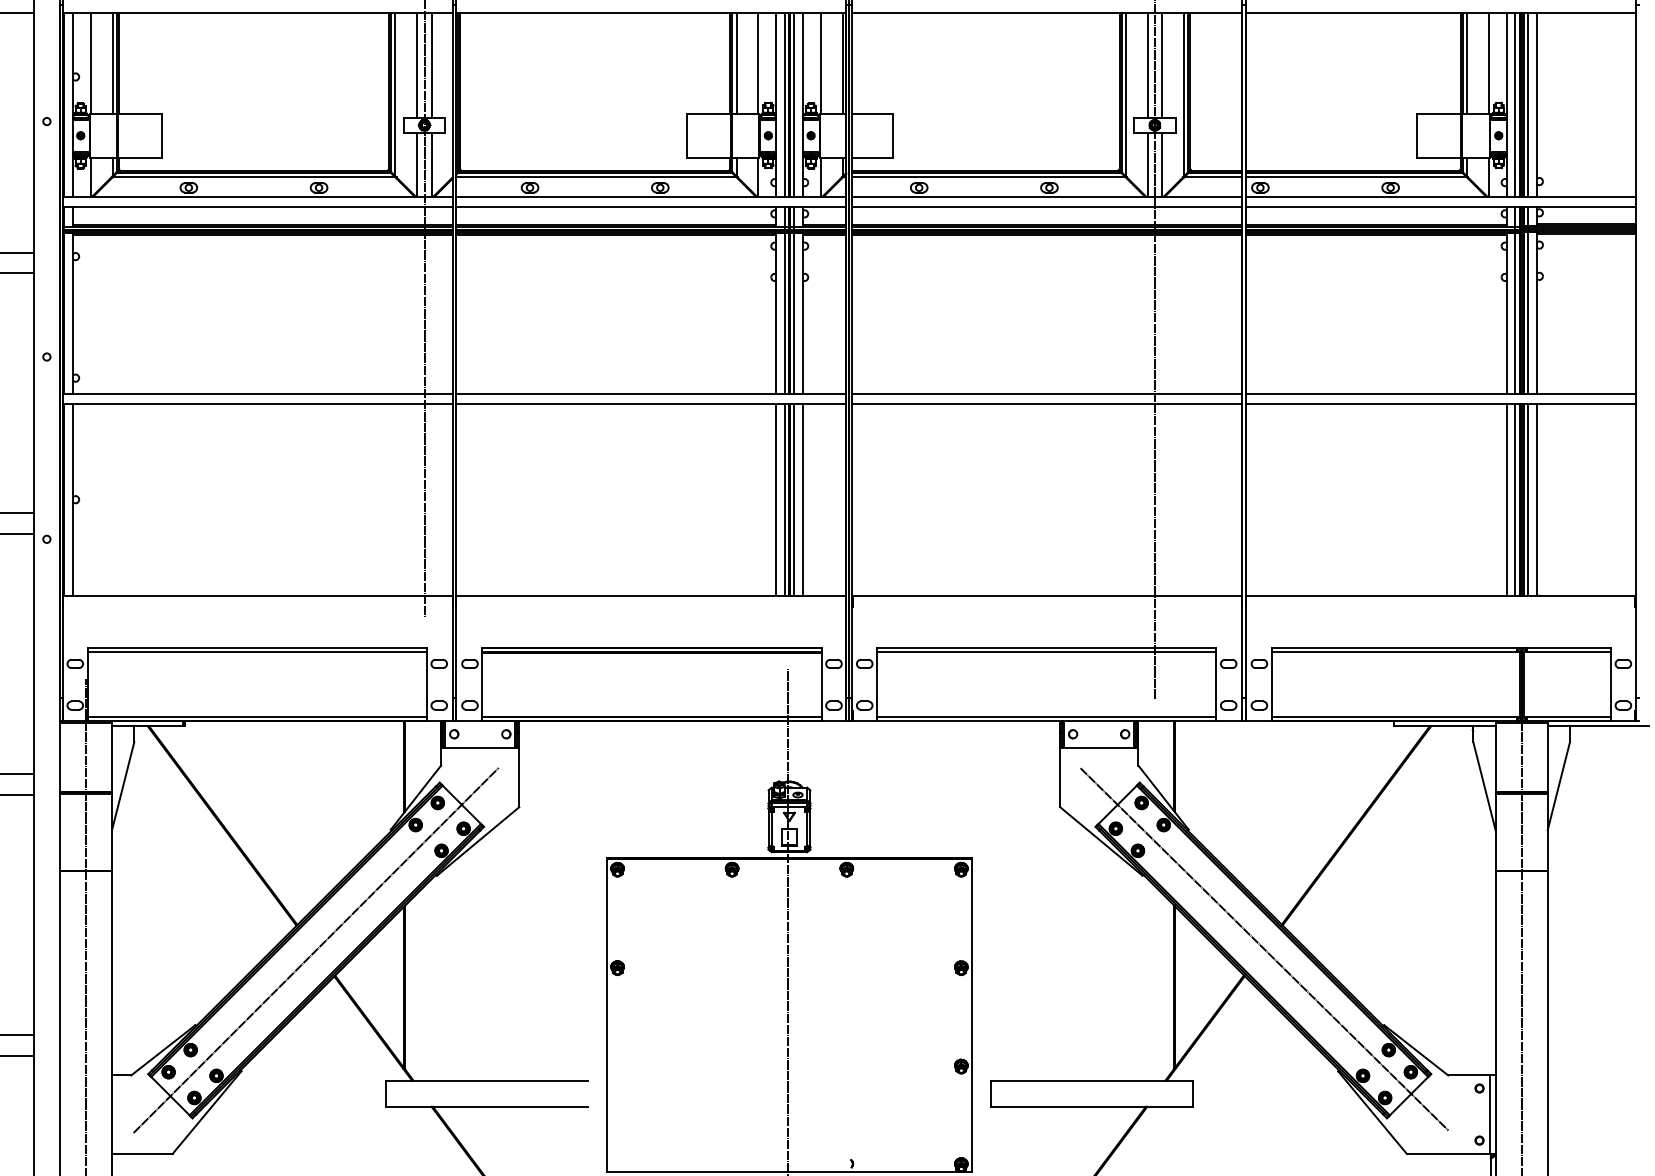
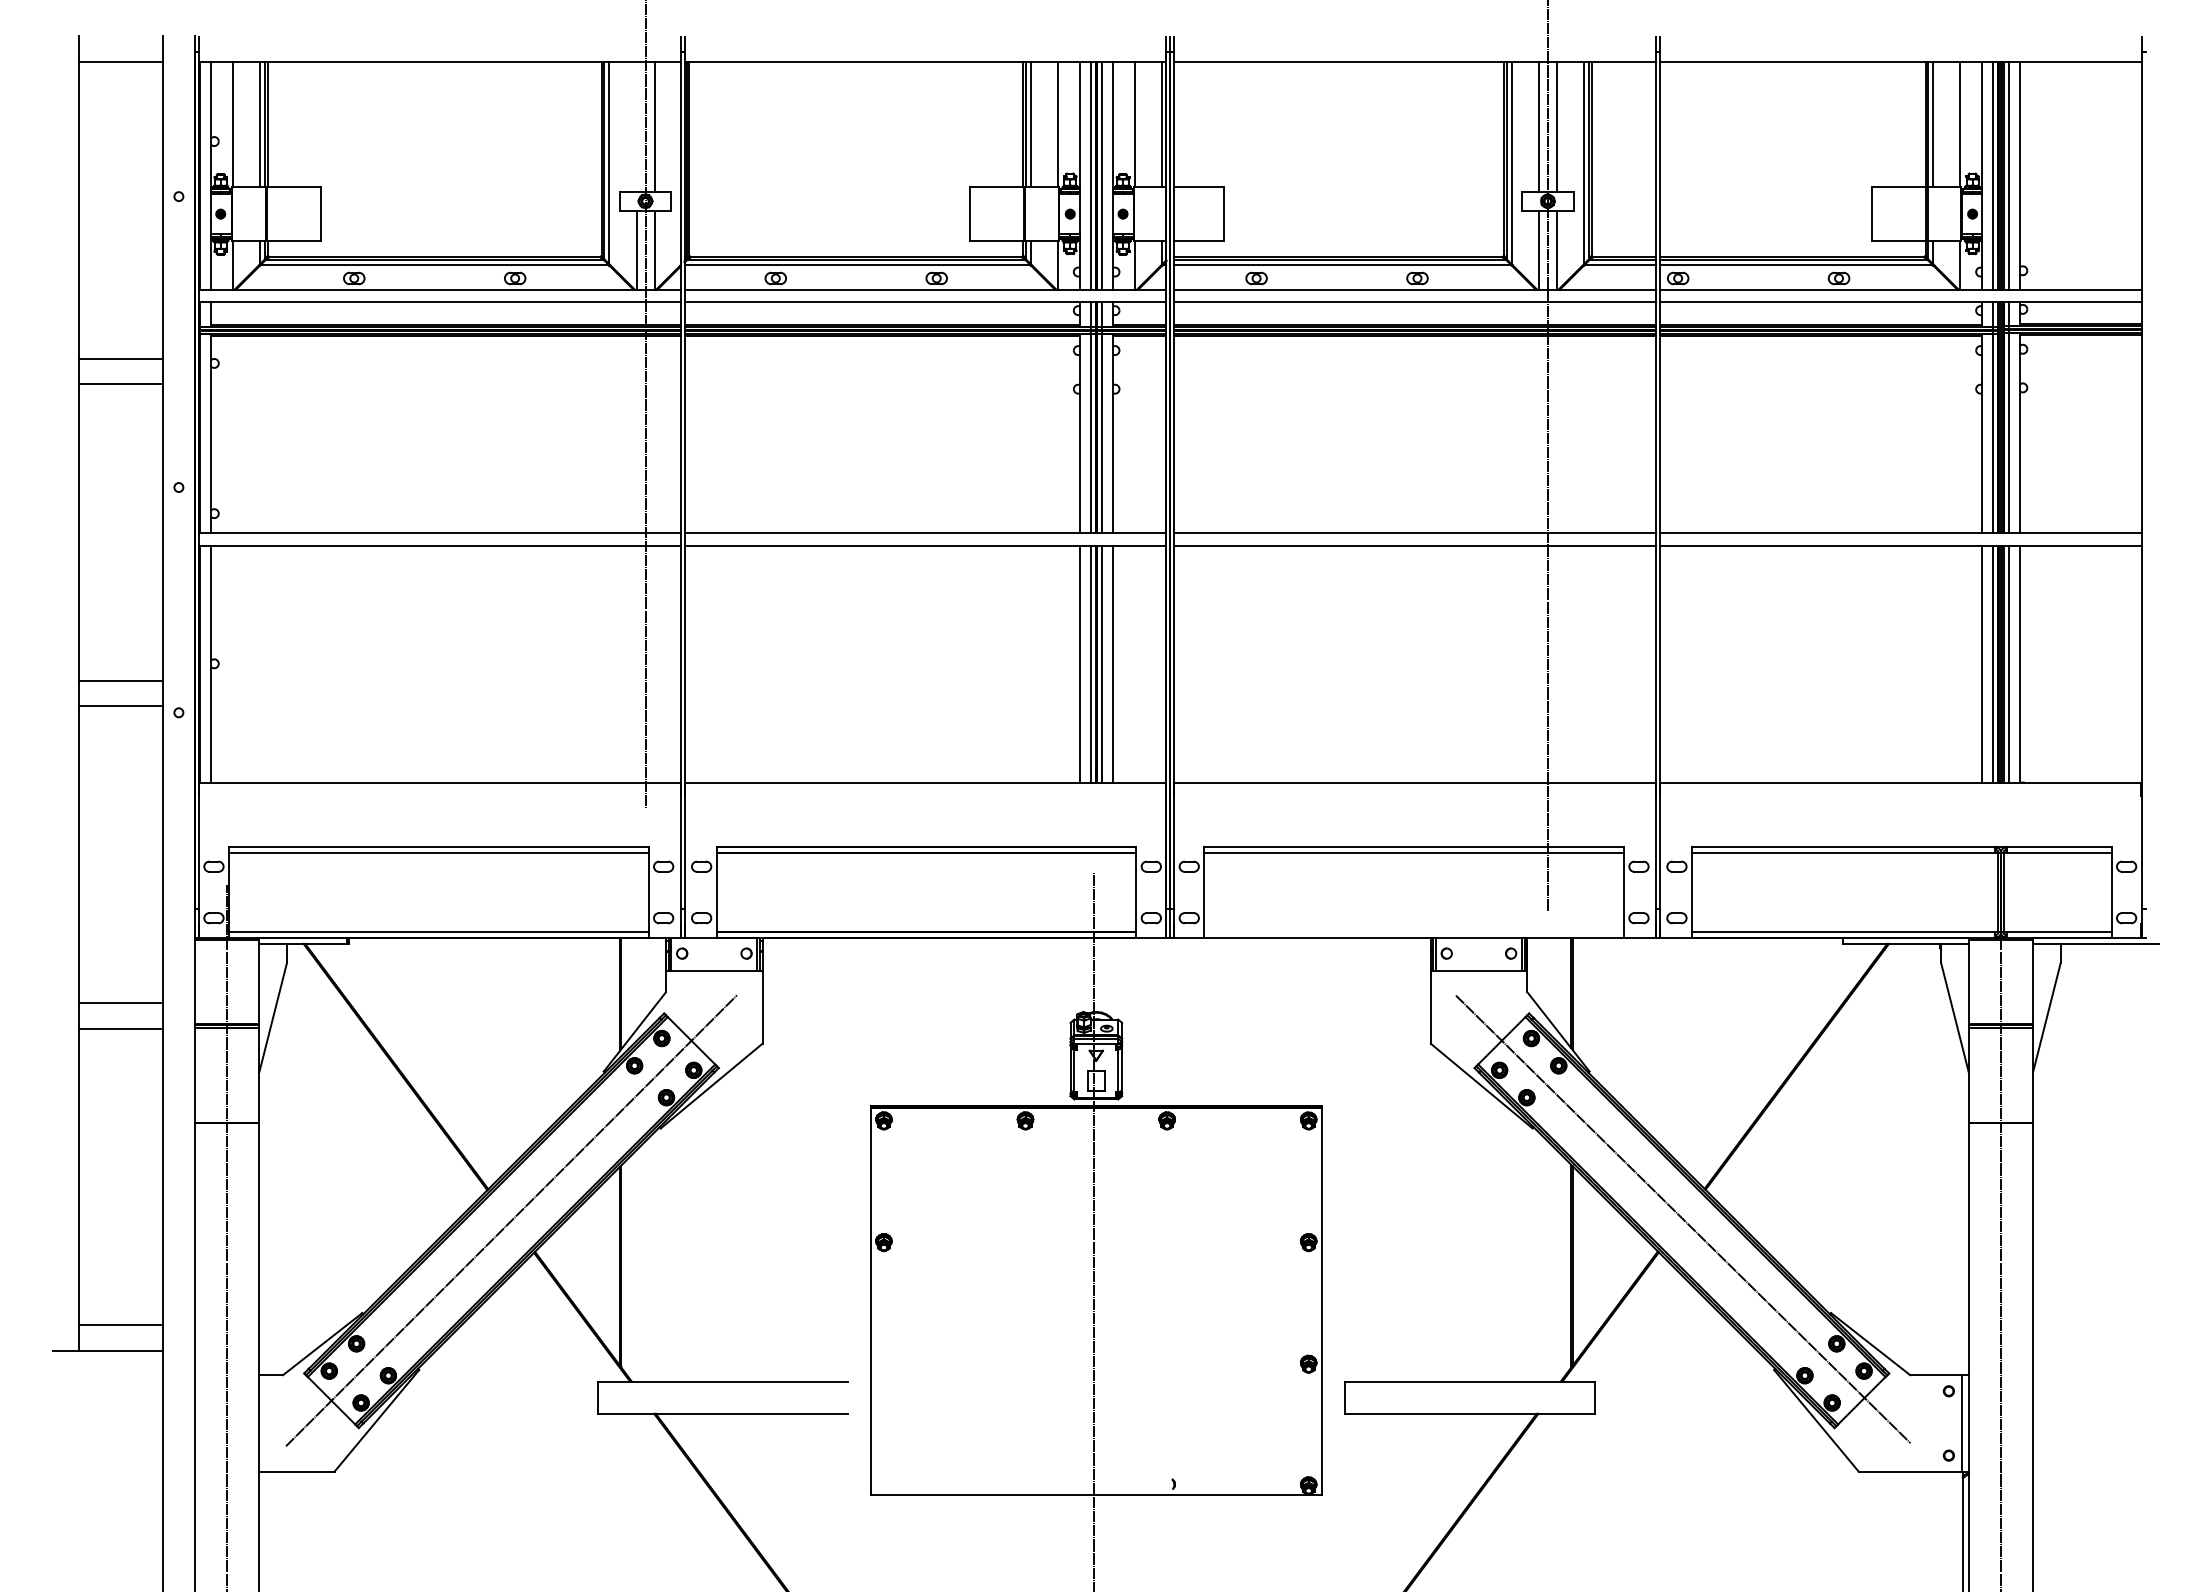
line: (417, 64) -> (636, 126), removed
line: (1046, 717) -> (1413, 932), removed

